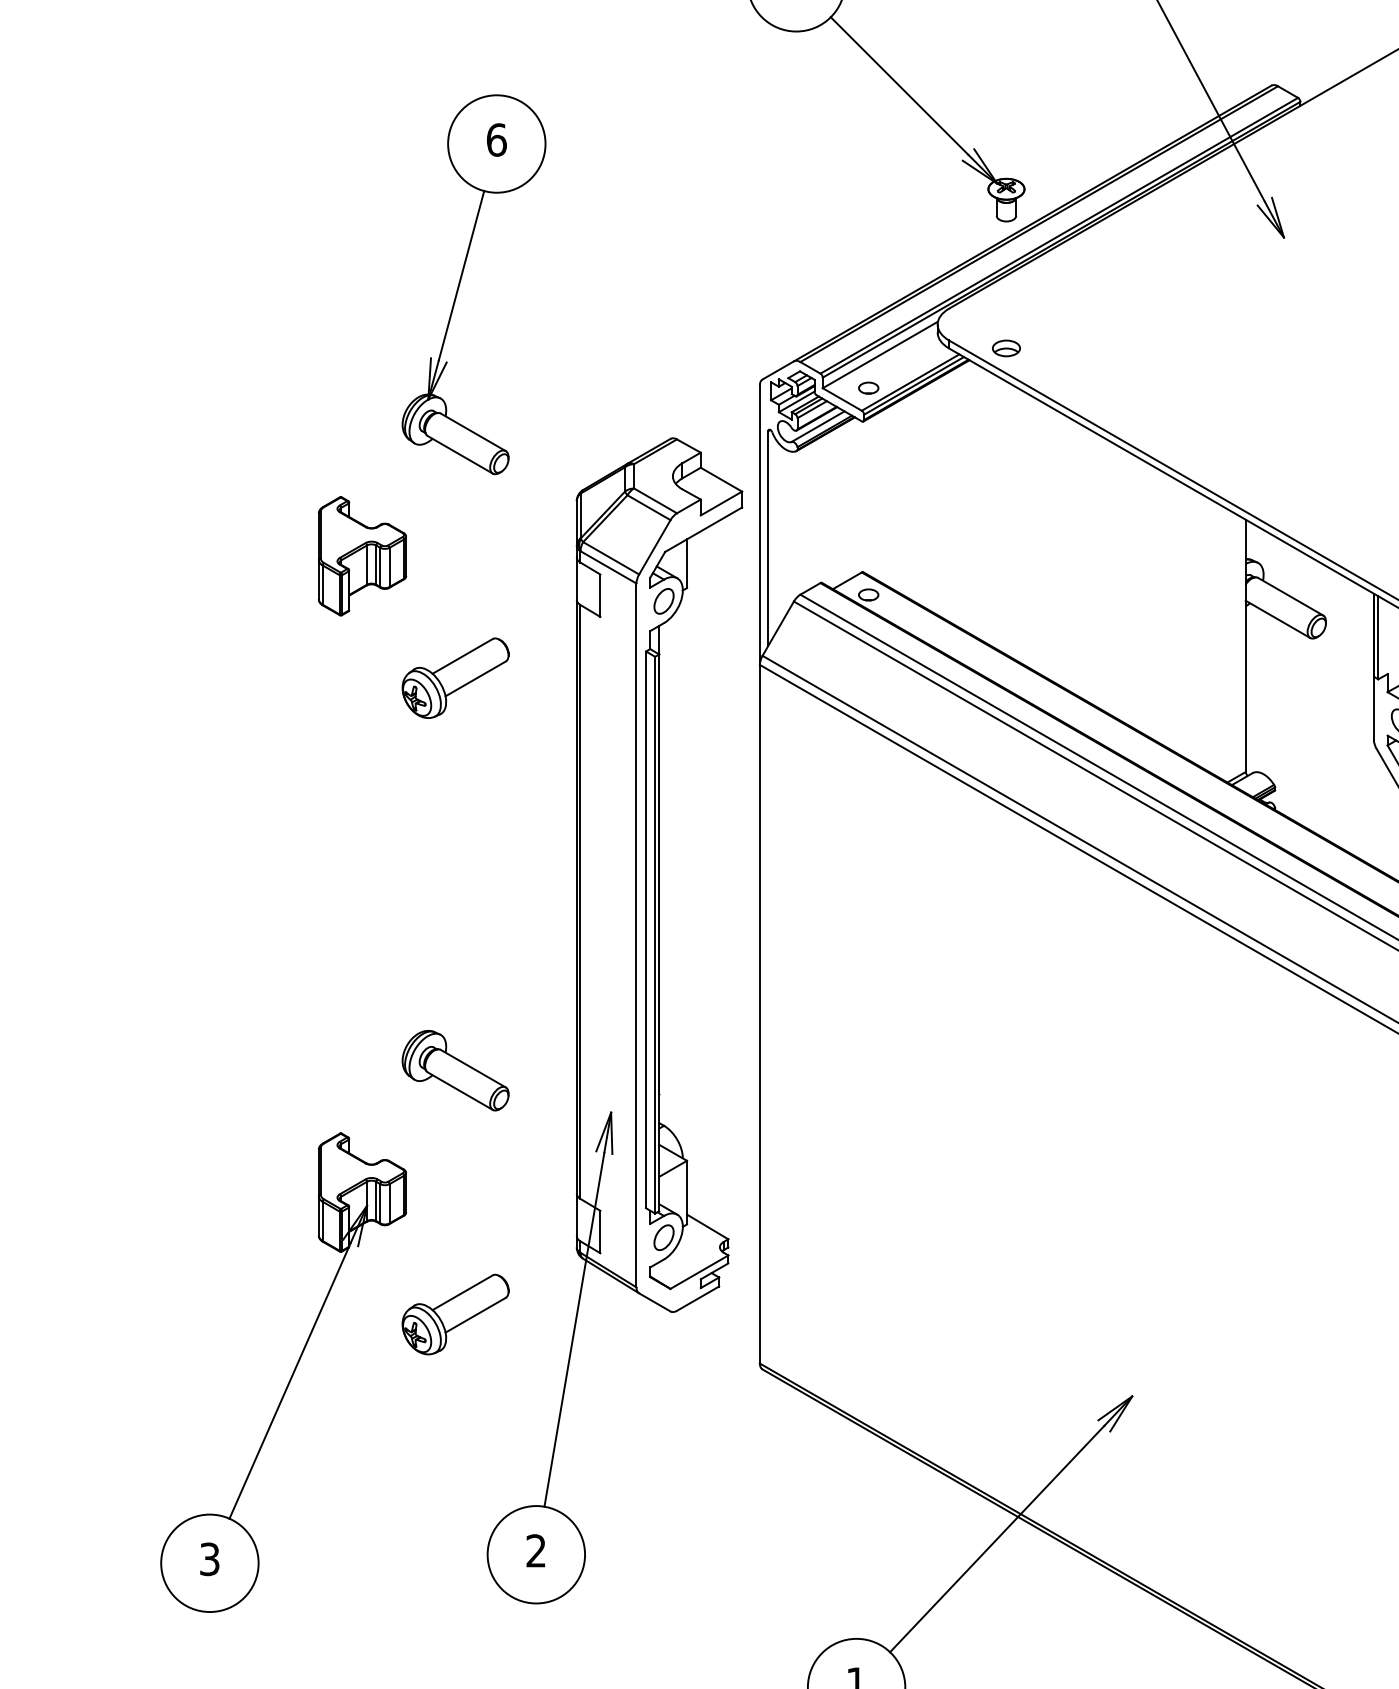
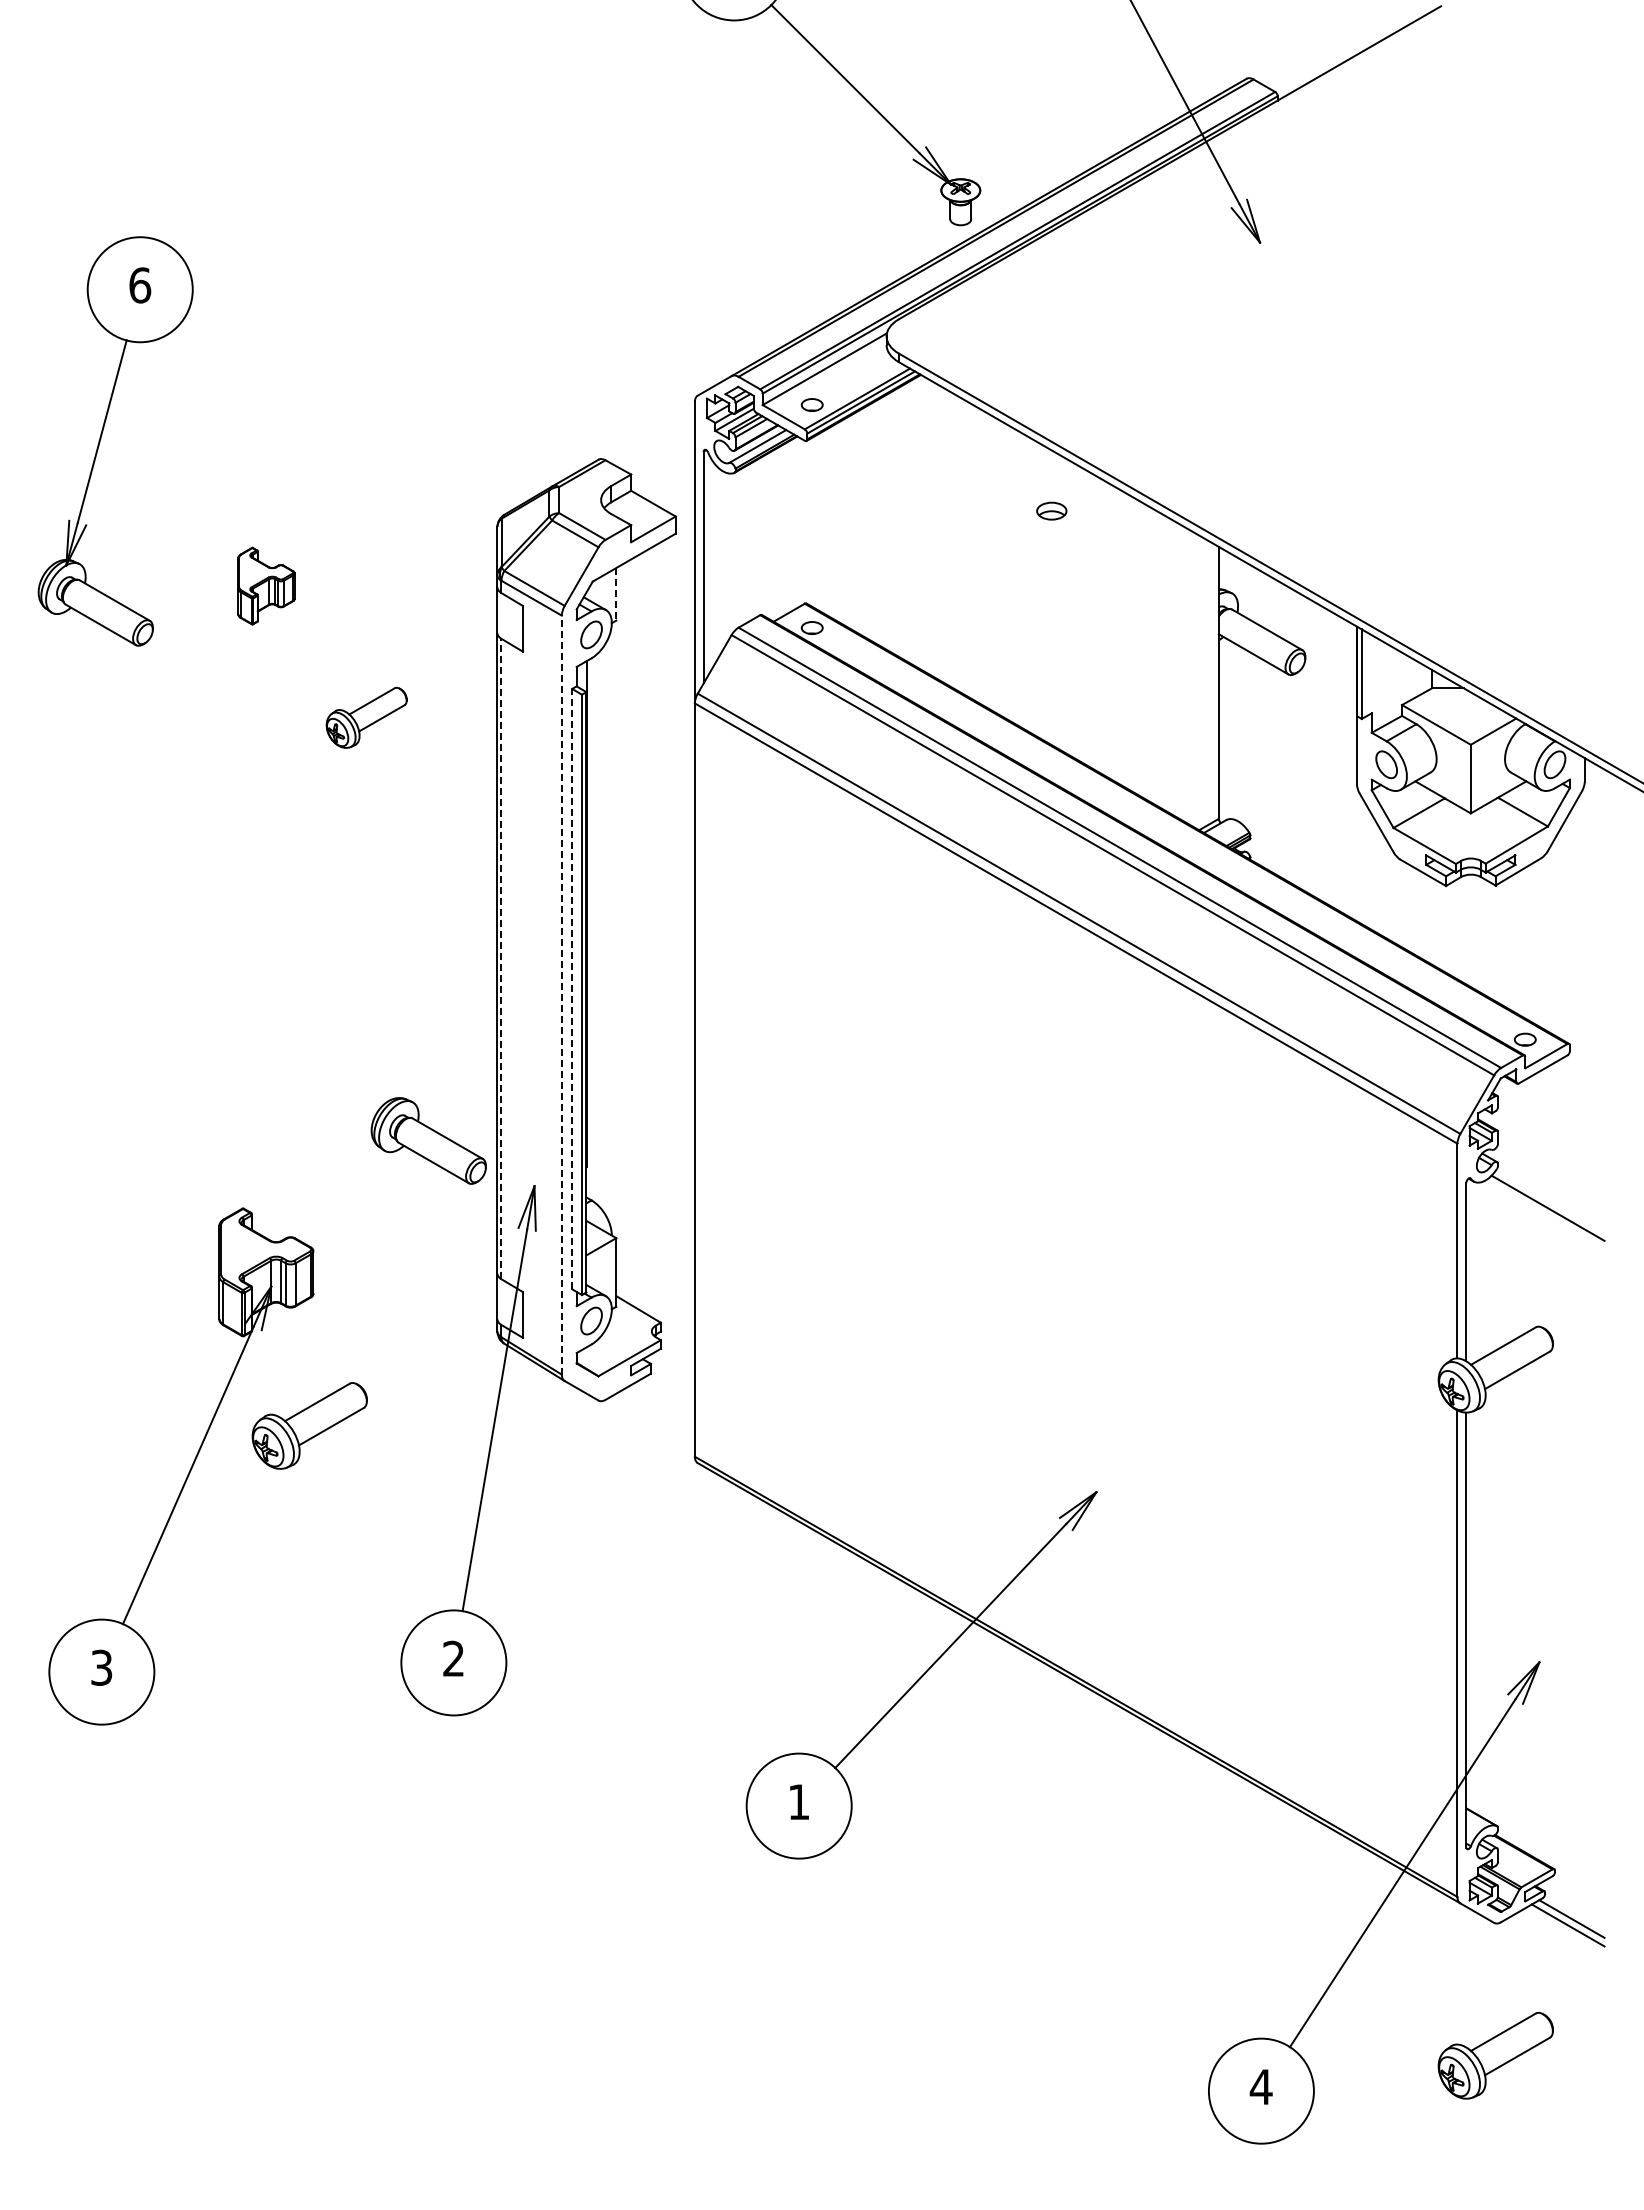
part: (460, 282) -> (101, 439), moved
part: (1006, 347) -> (1051, 510), moved
part: (362, 555) -> (266, 585), size x0.6
line: (687, 563) -> (616, 594), solid -> dashed
part: (455, 677) -> (366, 717), size x0.7
line: (580, 901) -> (501, 958), solid -> dashed
line: (646, 929) -> (572, 988), solid -> dashed
line: (636, 934) -> (561, 994), solid -> dashed
part: (455, 1070) -> (428, 1140), moved
part: (455, 1314) -> (309, 1425), moved

